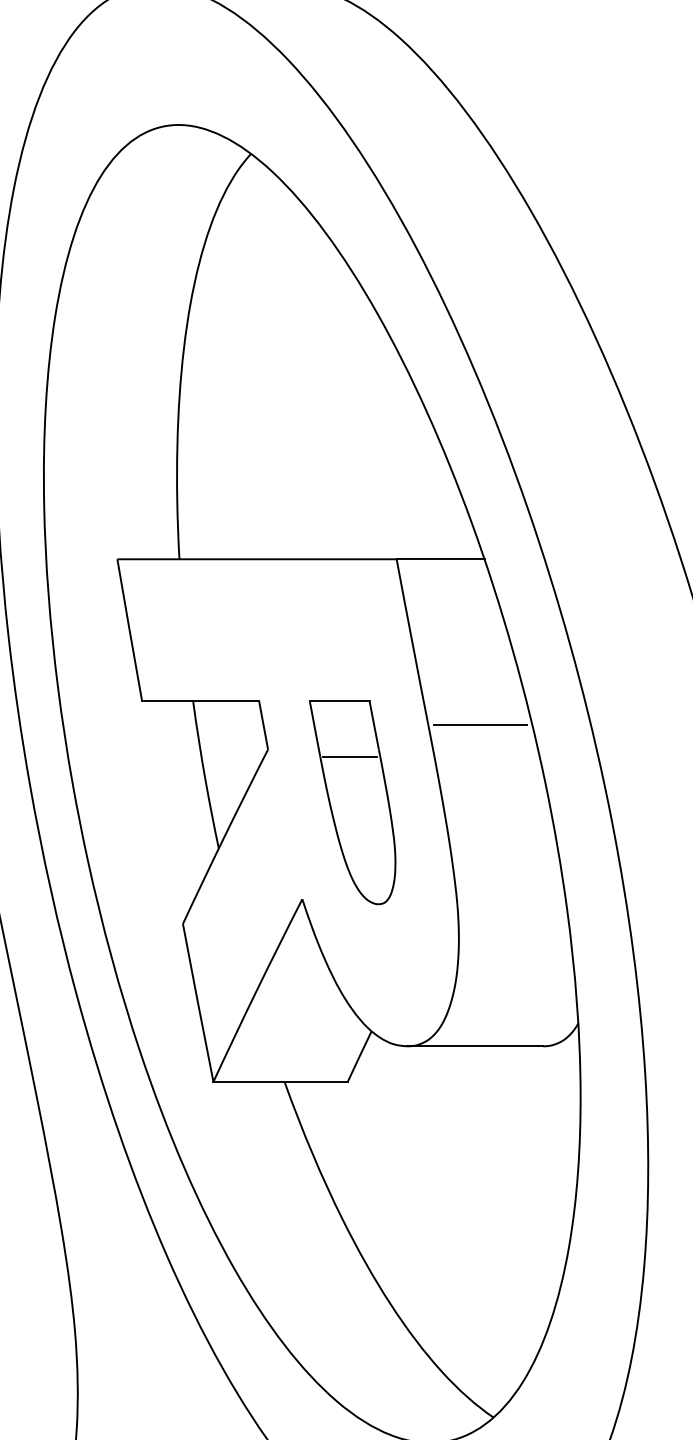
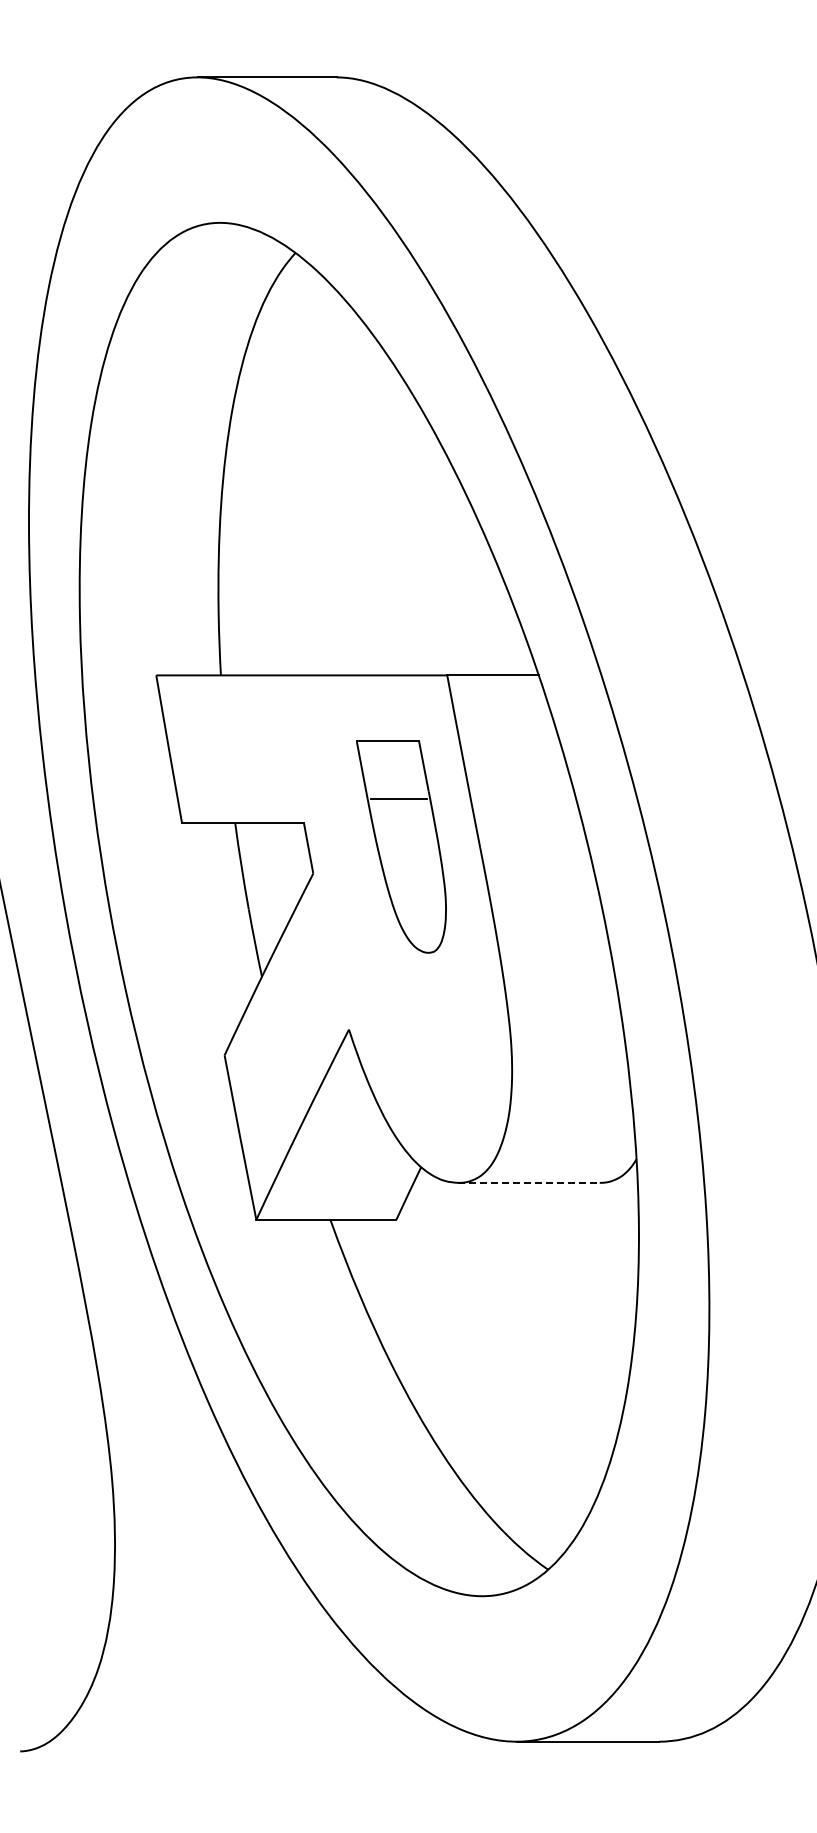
line: (480, 724) -> (534, 847), removed
part: (352, 802) -> (401, 846), moved
line: (475, 1045) -> (529, 1182), solid -> dashed

